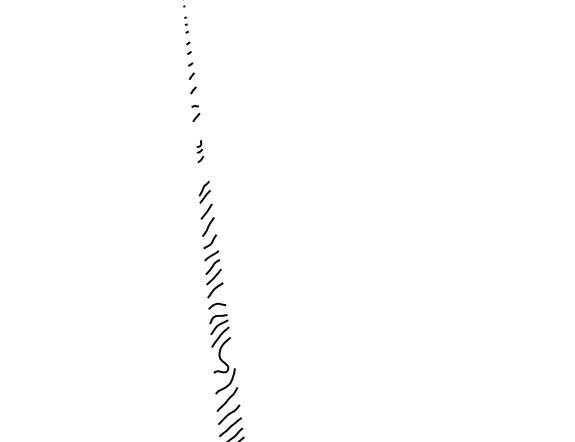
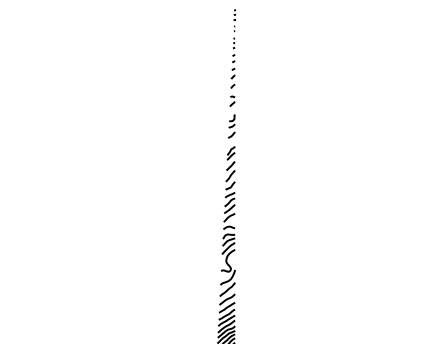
part: (199, 151) -> (231, 126), size x1.67

